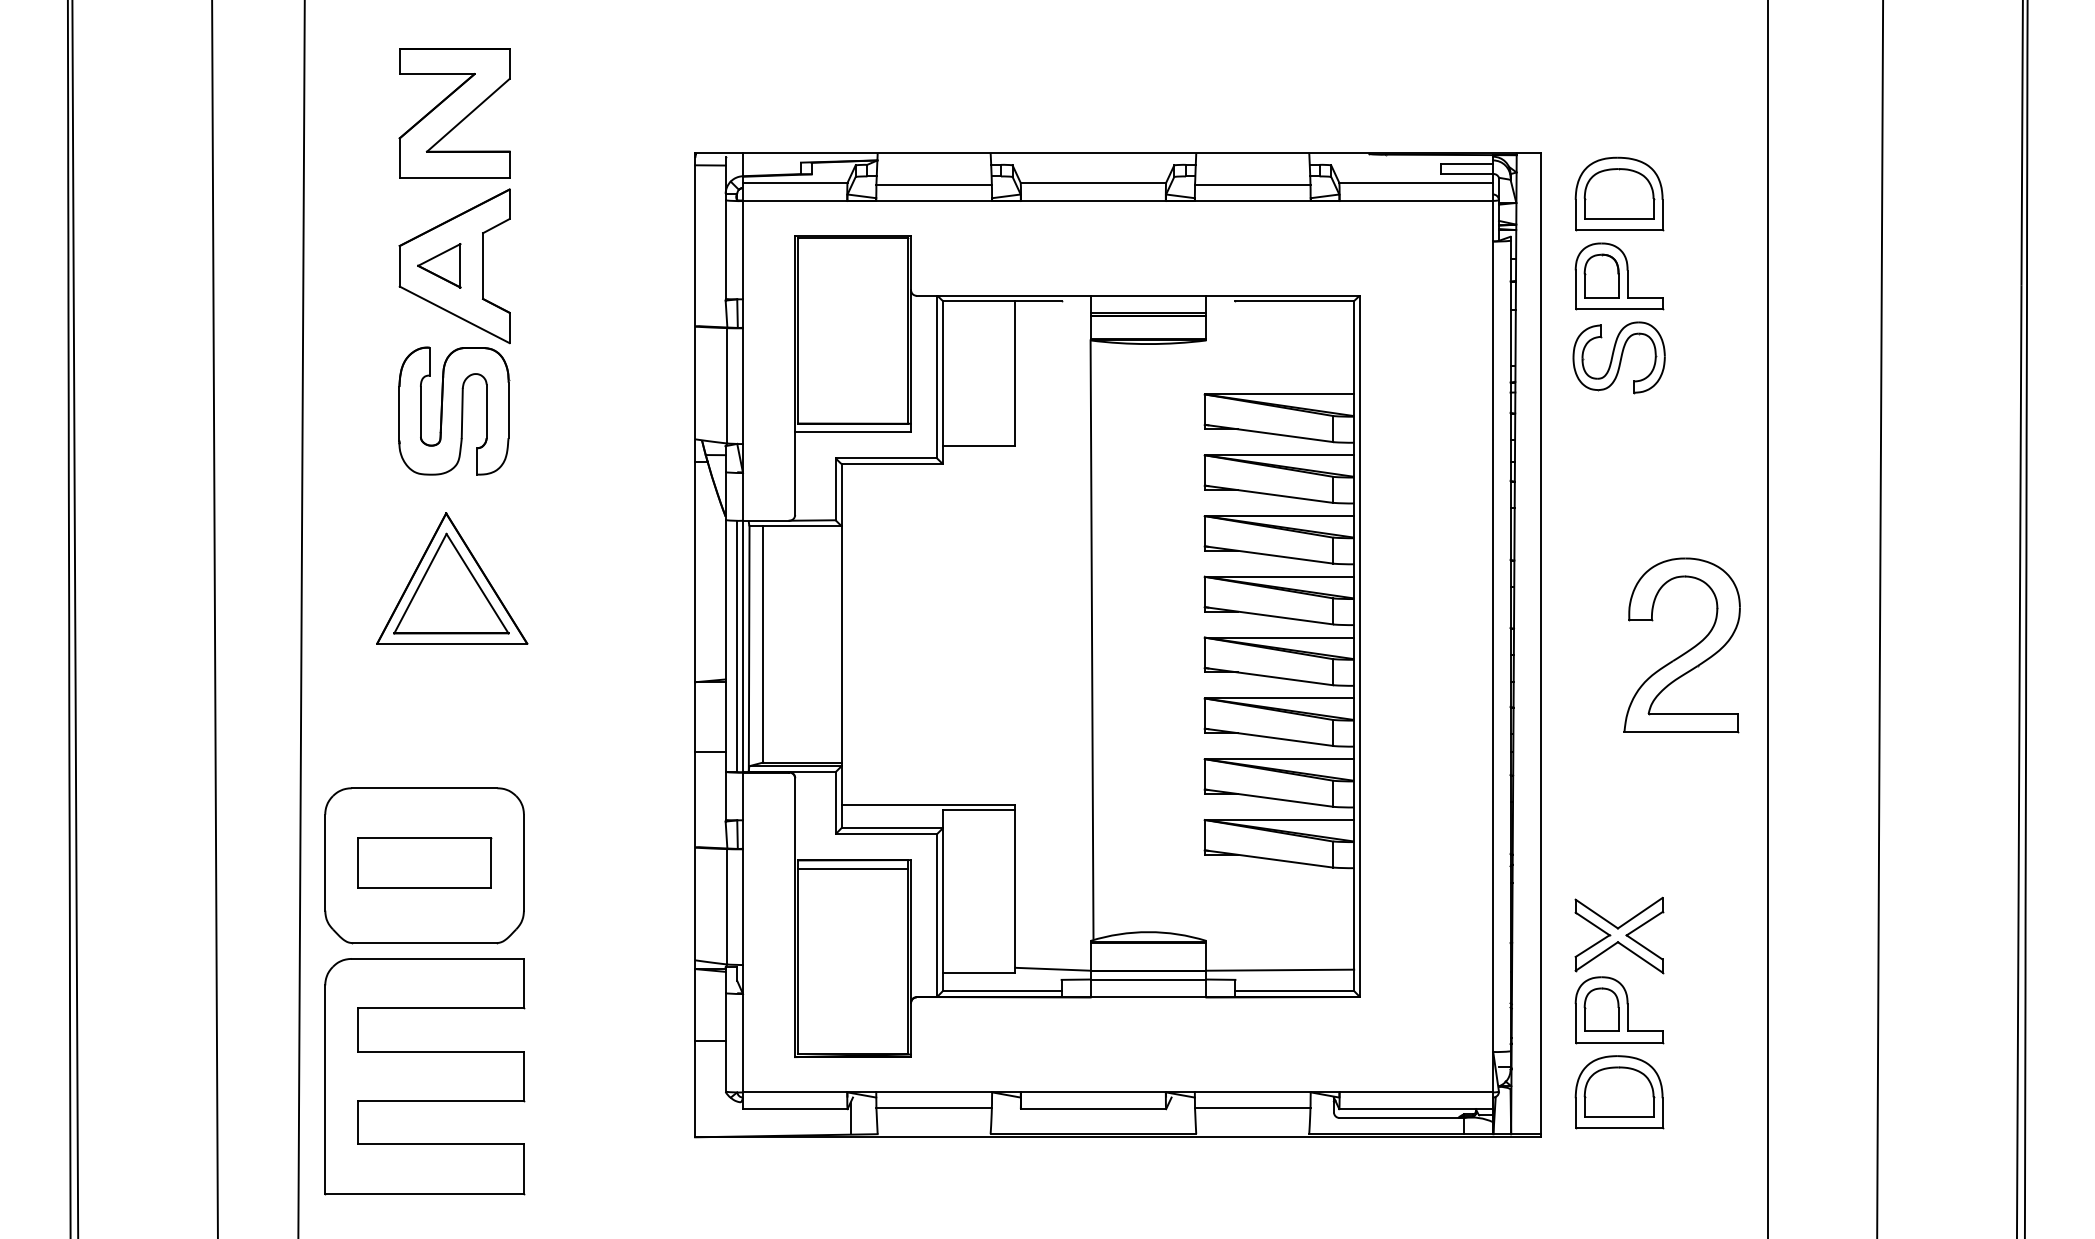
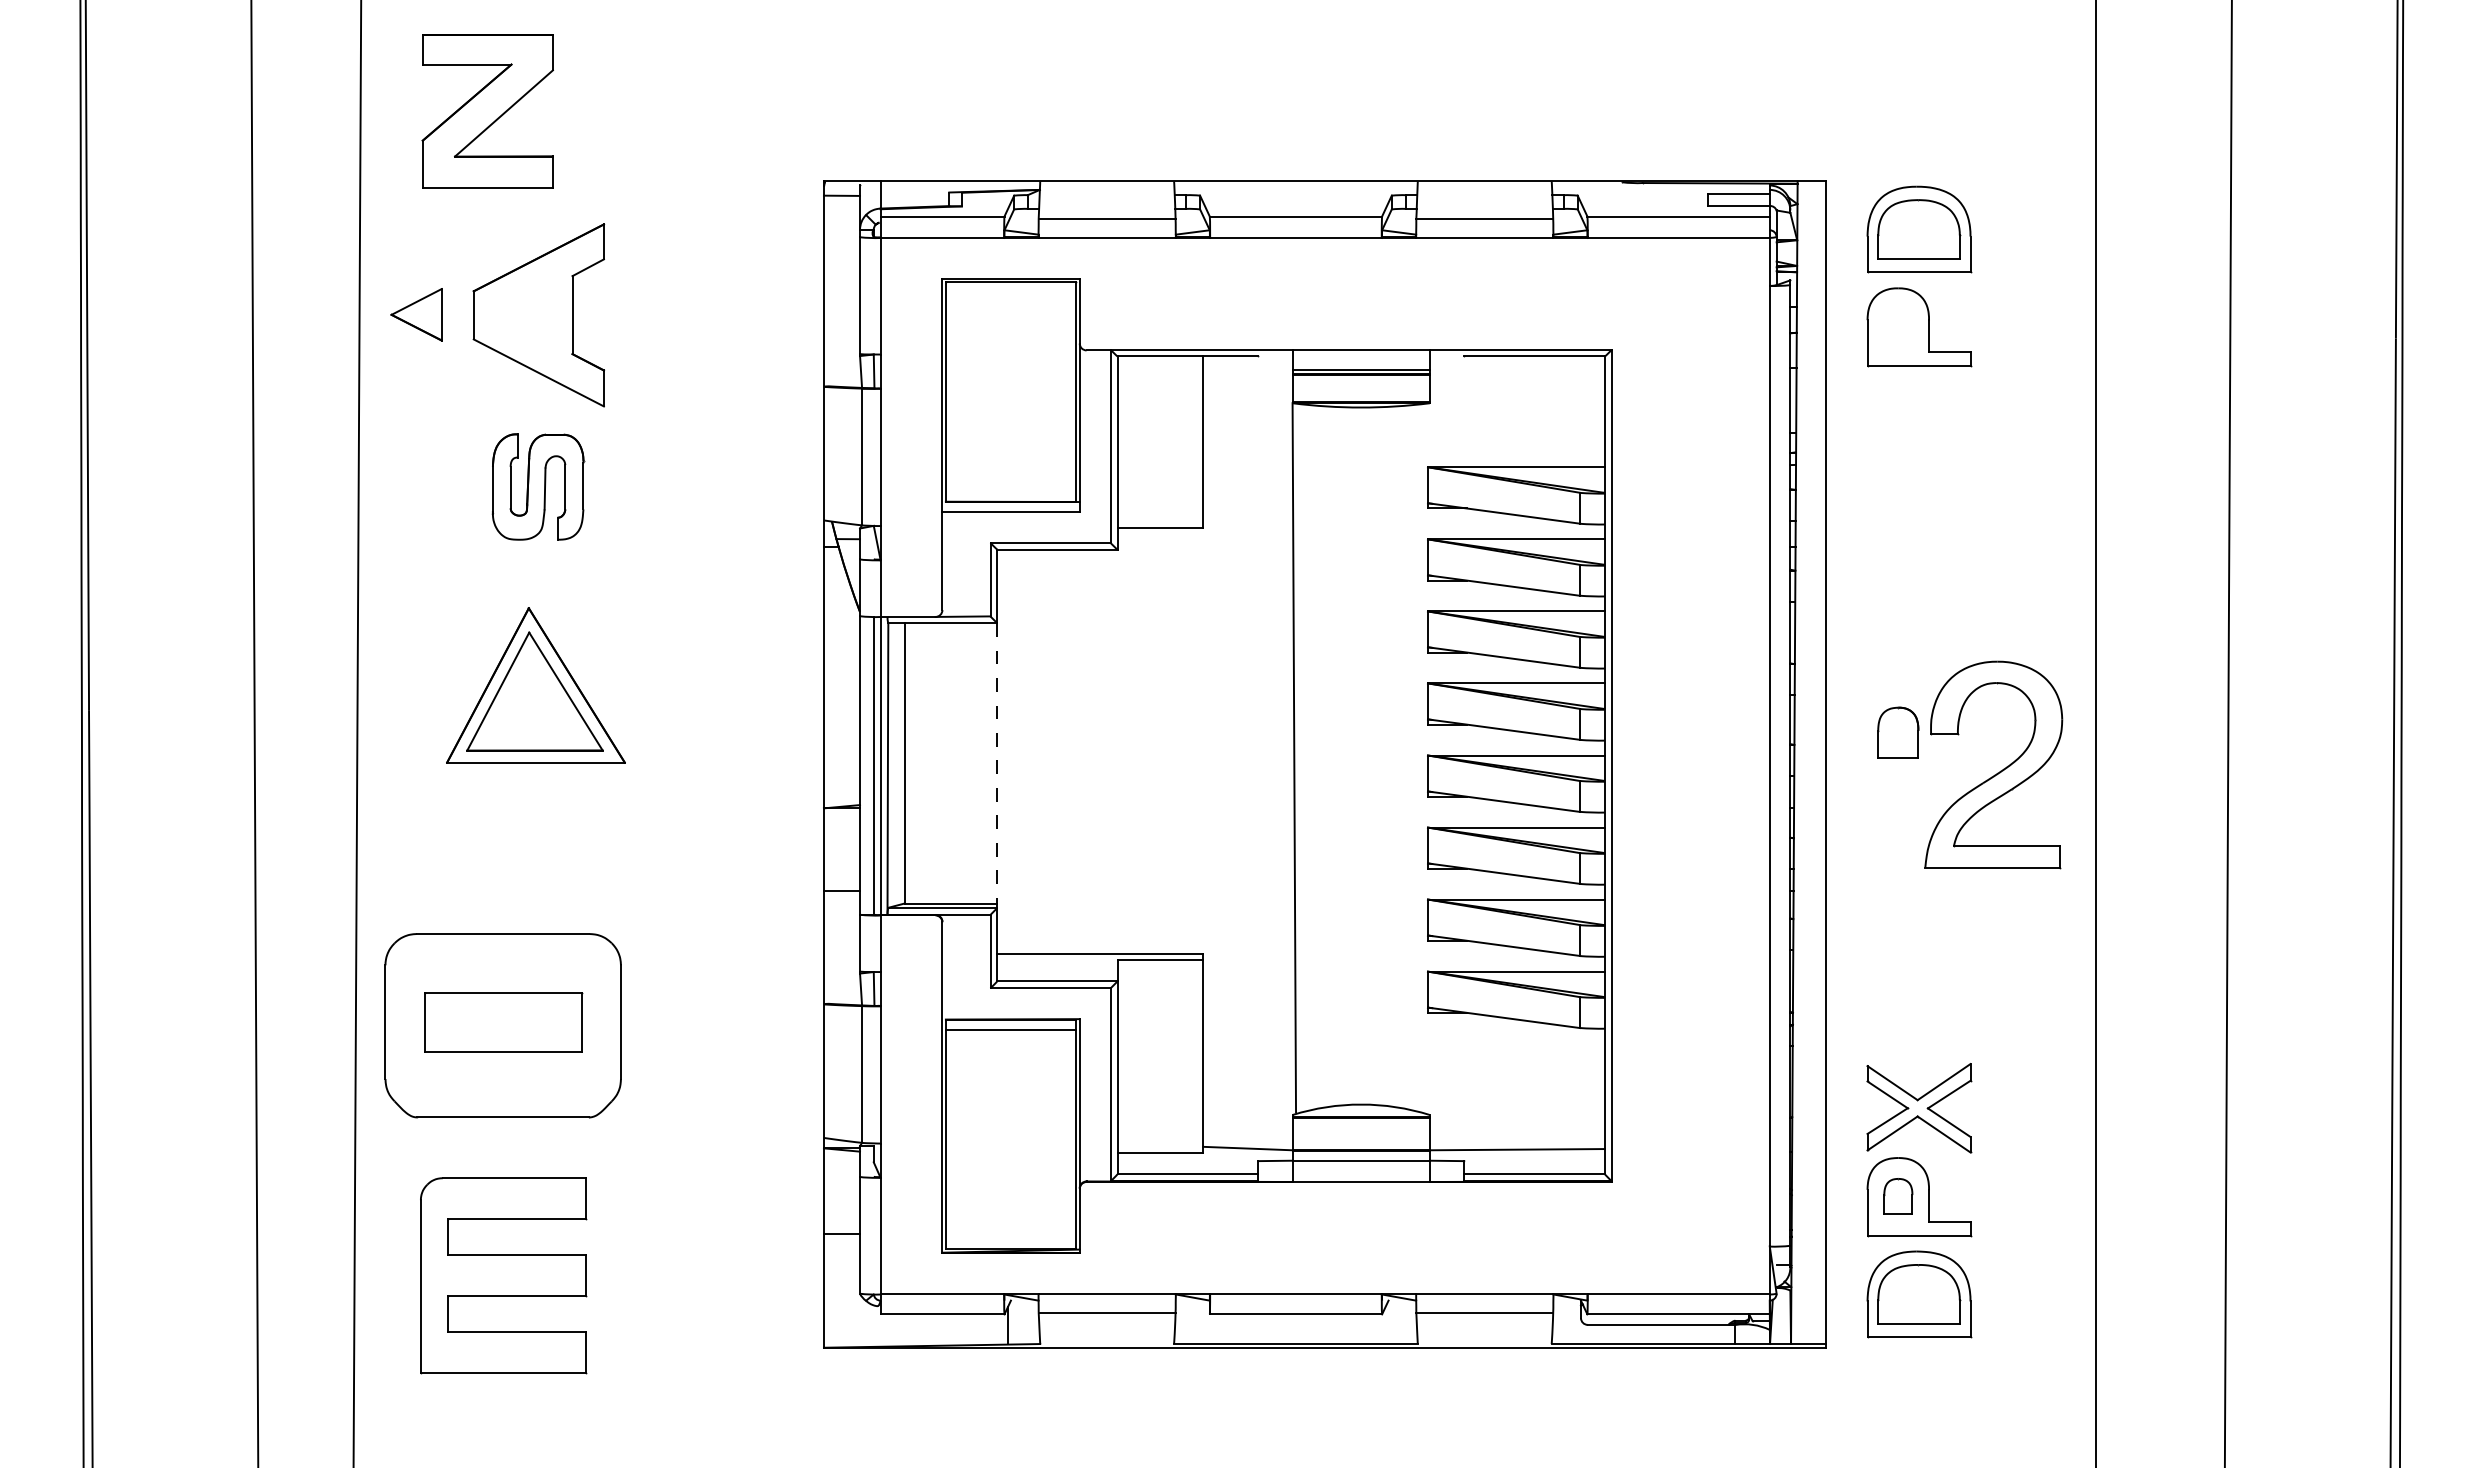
part: (454, 113) -> (487, 111), moved
part: (439, 265) -> (416, 314), moved
part: (1601, 275) -> (1898, 732), moved
part: (1619, 357) -> (1919, 423), removed
part: (454, 410) -> (538, 486), size x0.7
line: (841, 644) -> (997, 763), solid -> dashed
part: (1601, 1009) -> (1898, 1196), size x0.7
part: (424, 1076) -> (503, 1275), size x0.7

